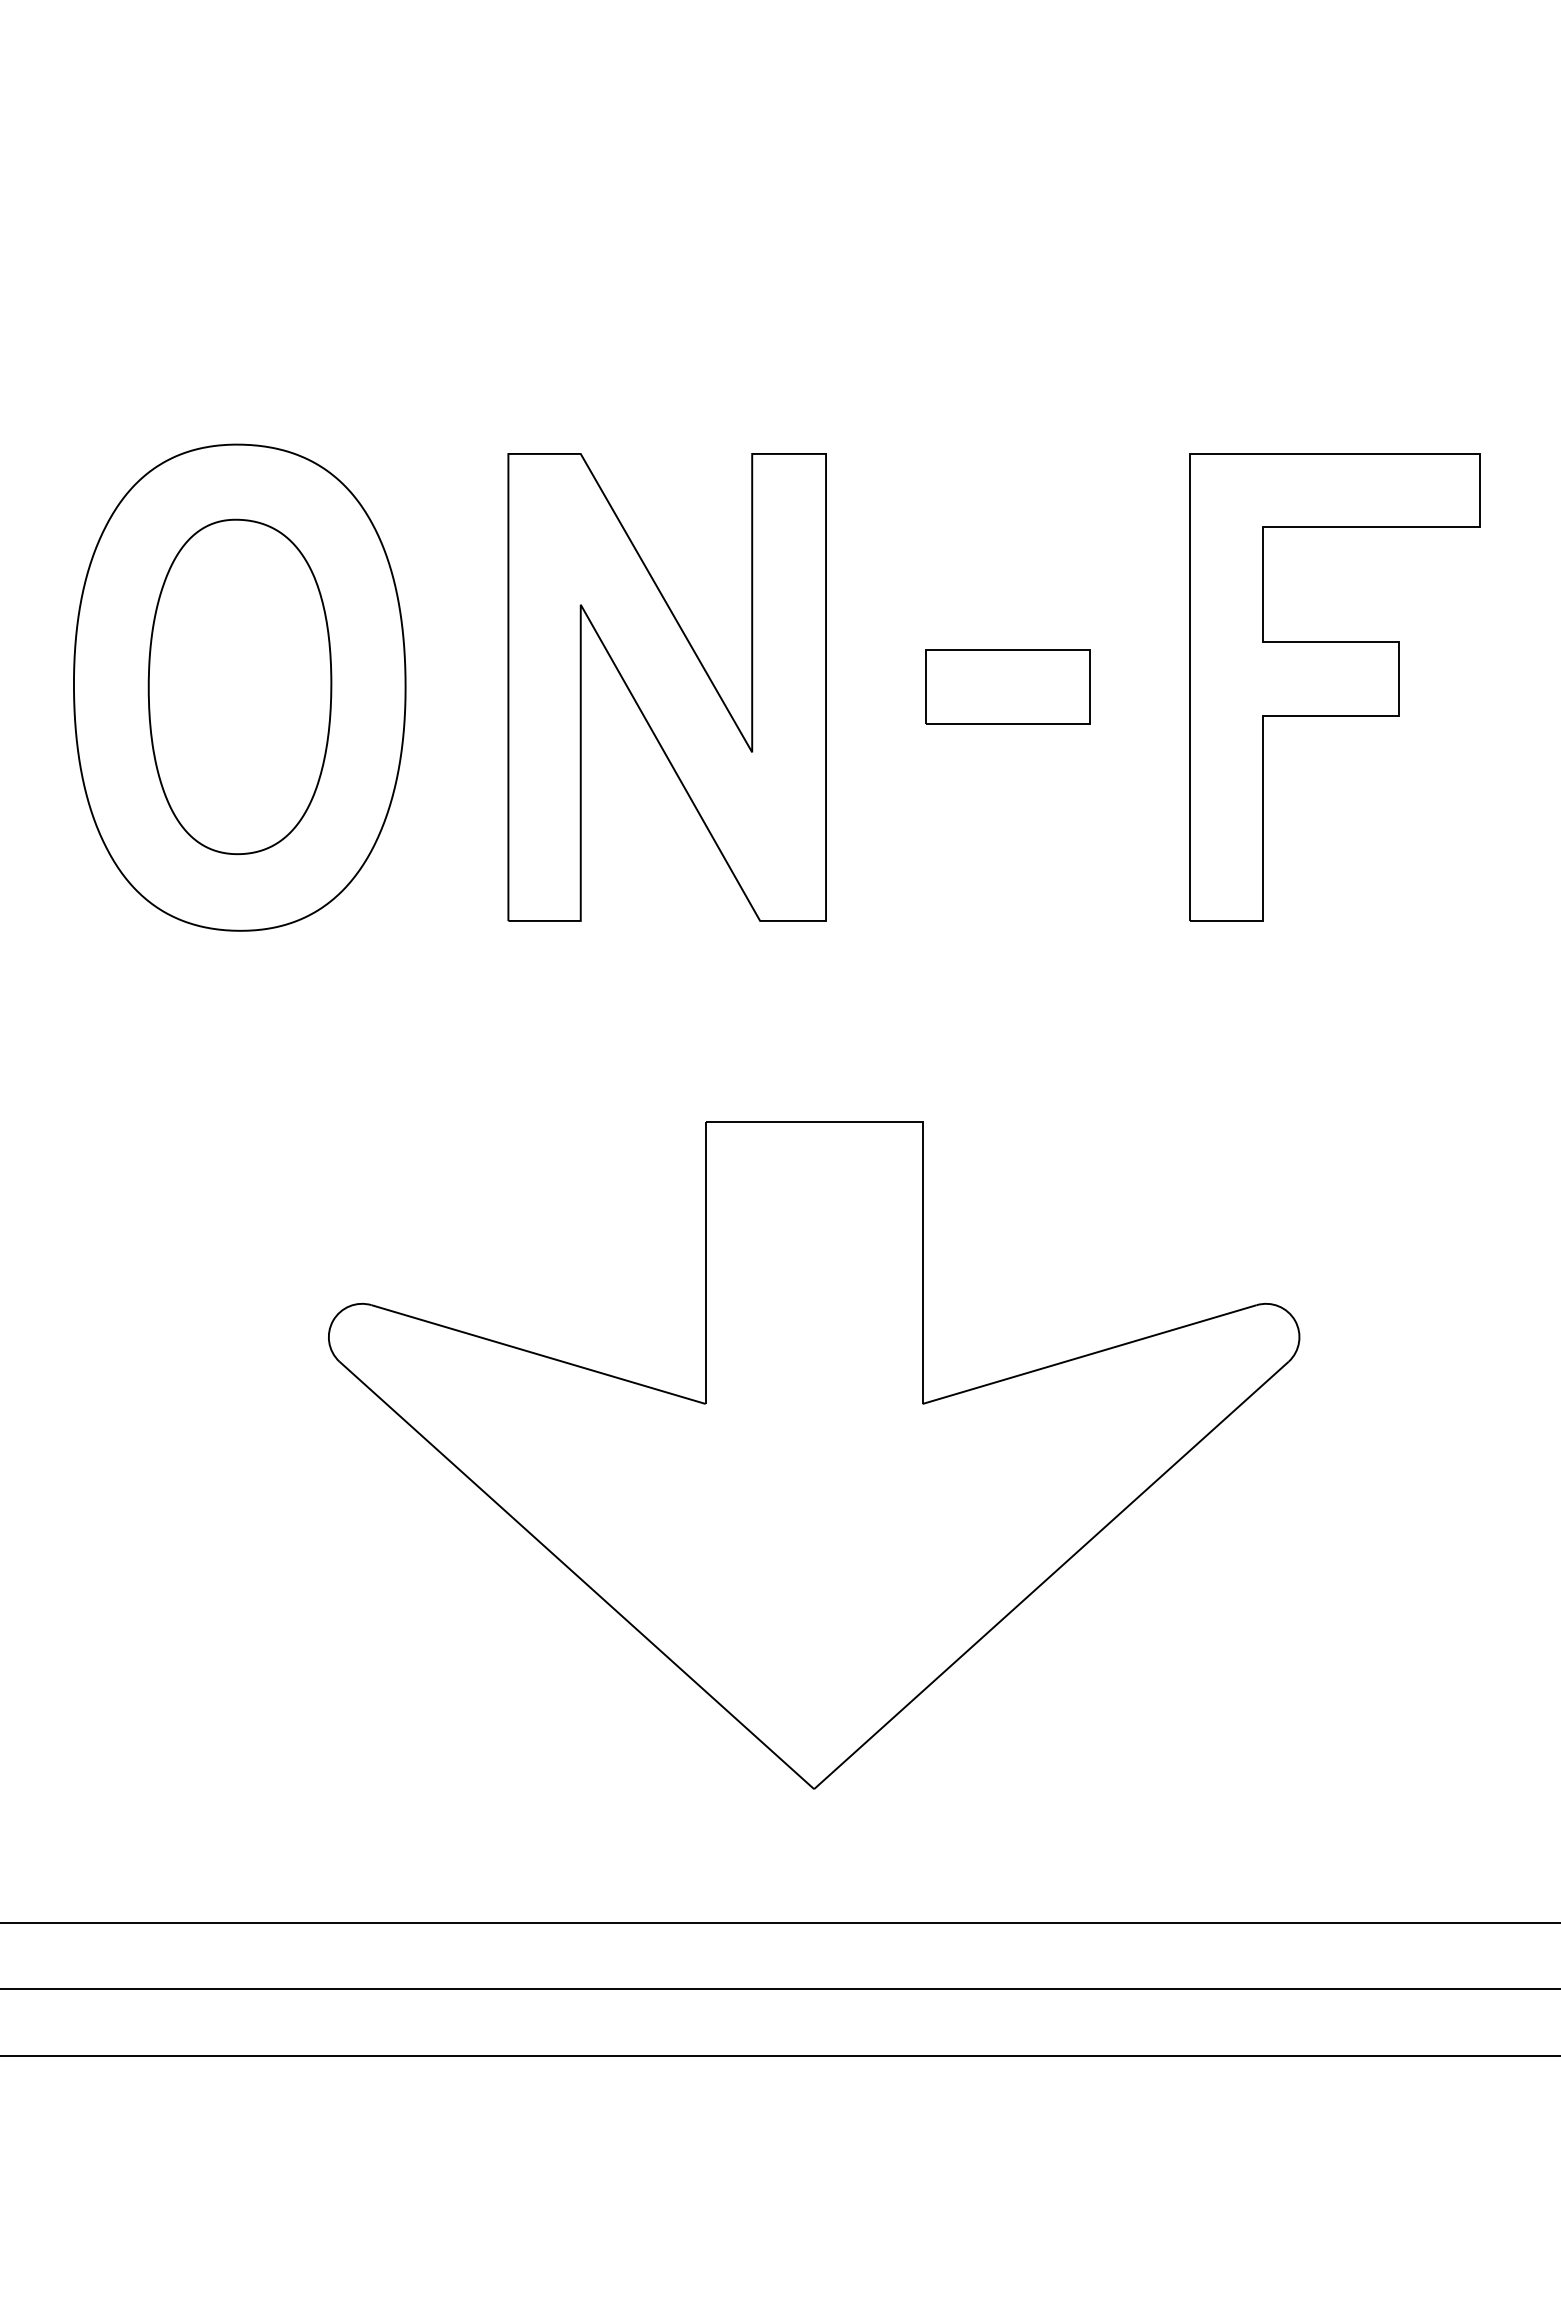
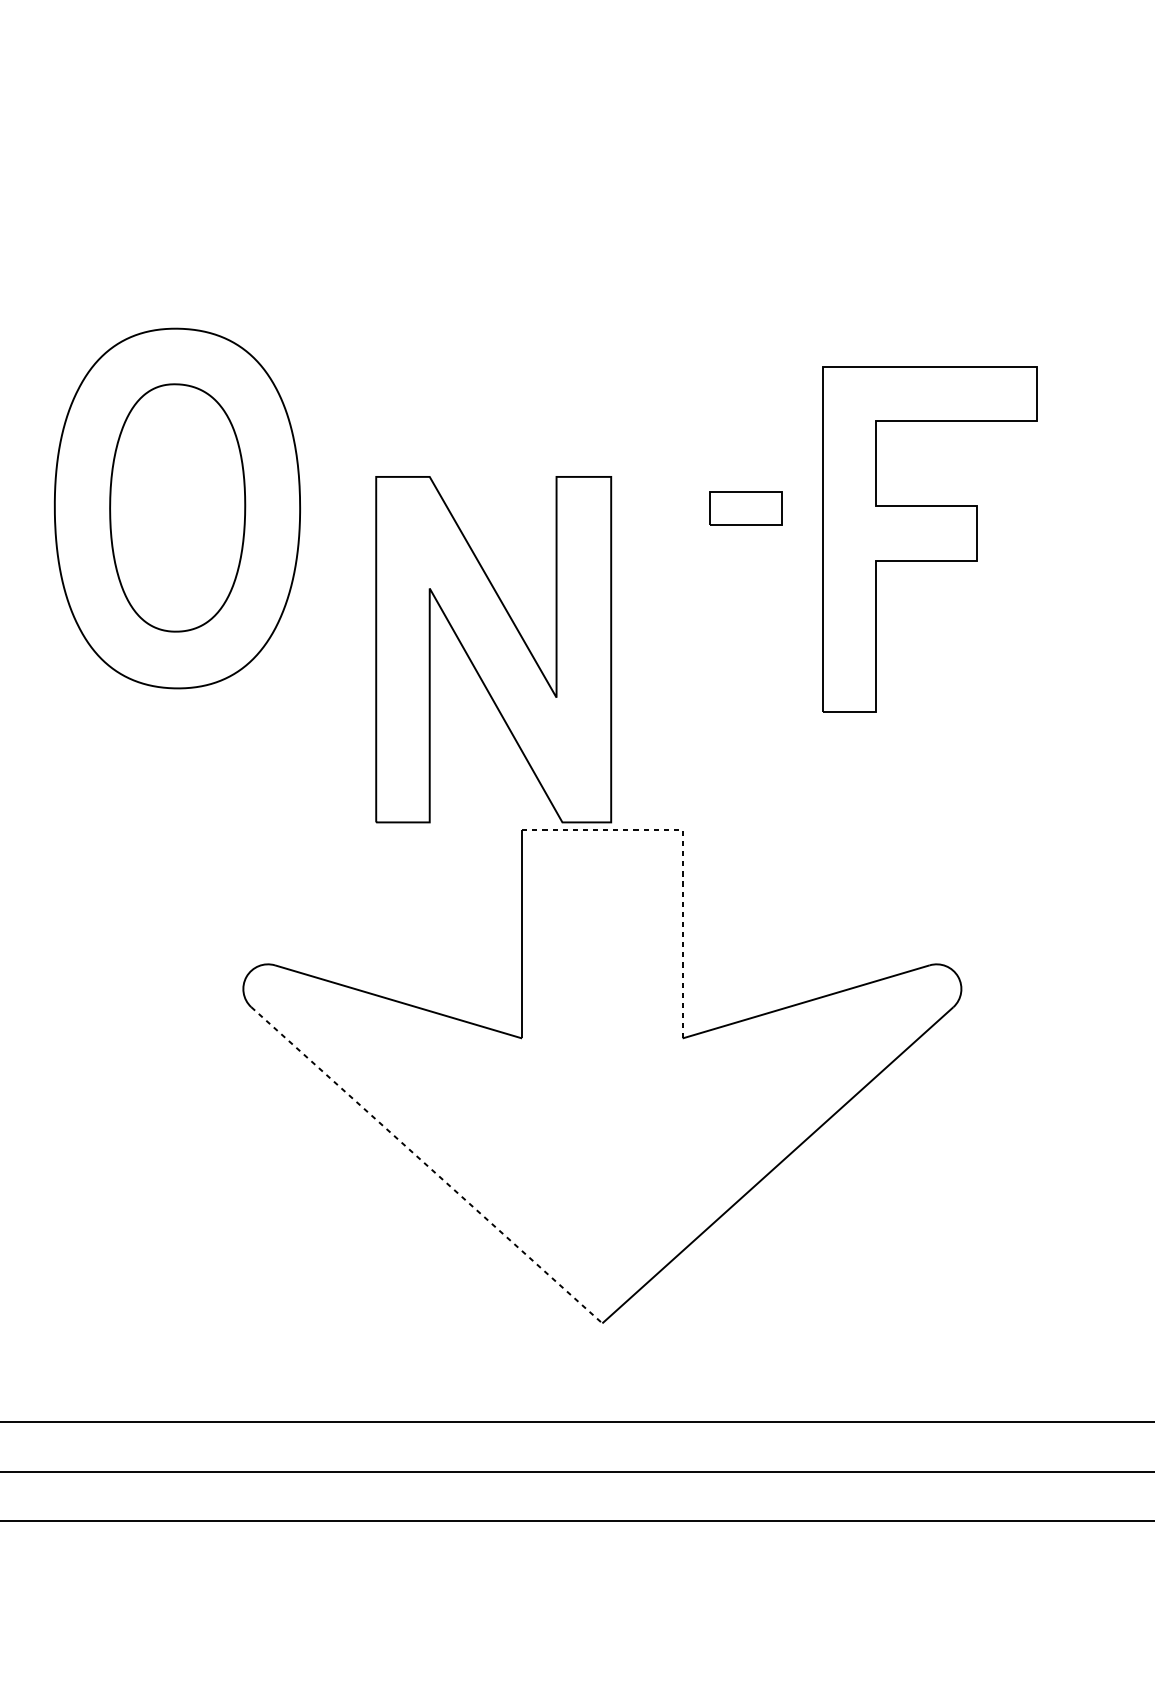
part: (1007, 686) -> (745, 507), size x0.6
part: (666, 687) -> (493, 649), moved
part: (1334, 687) -> (929, 539), moved
line: (922, 1154) -> (682, 853), solid -> dashed
line: (577, 1575) -> (427, 1165), solid -> dashed

